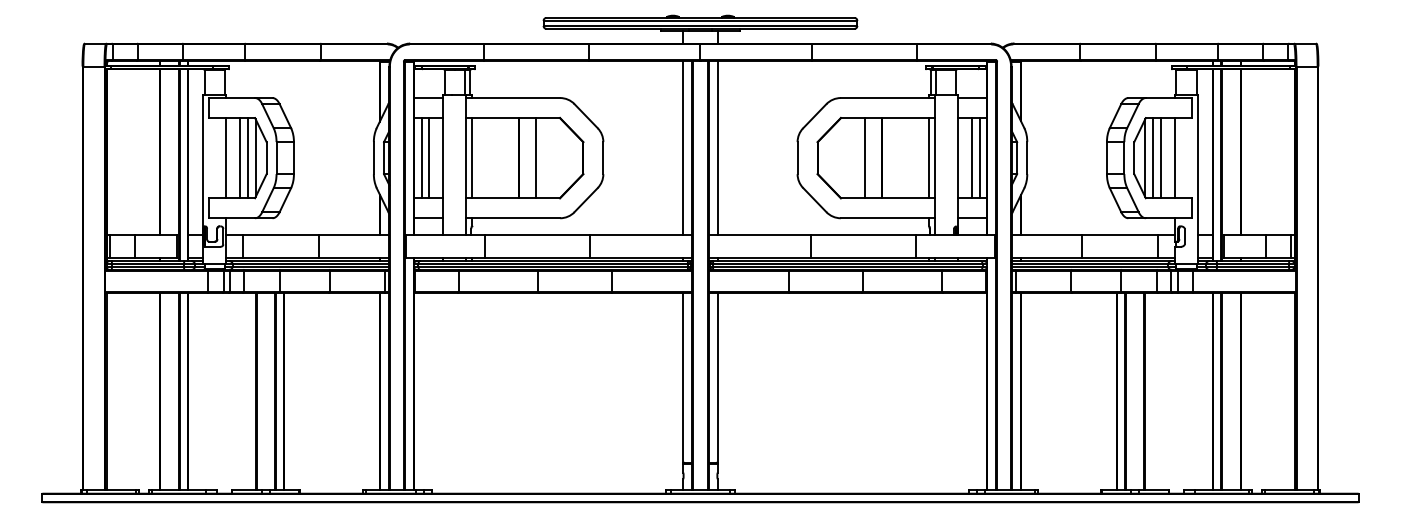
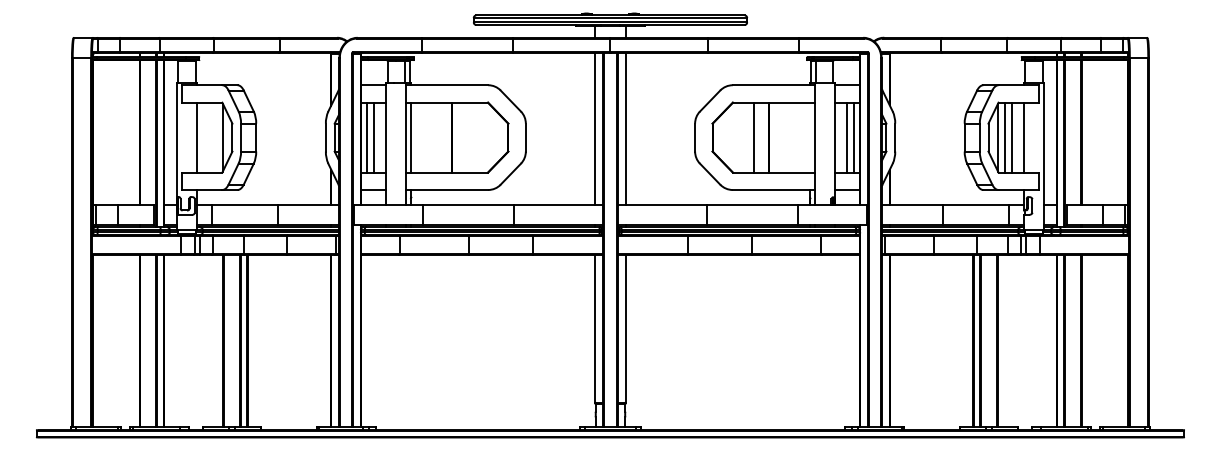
line: (239, 158) -> (208, 137), removed
line: (248, 158) -> (216, 137), removed
line: (536, 158) -> (467, 137), removed
line: (929, 158) -> (810, 137), removed

